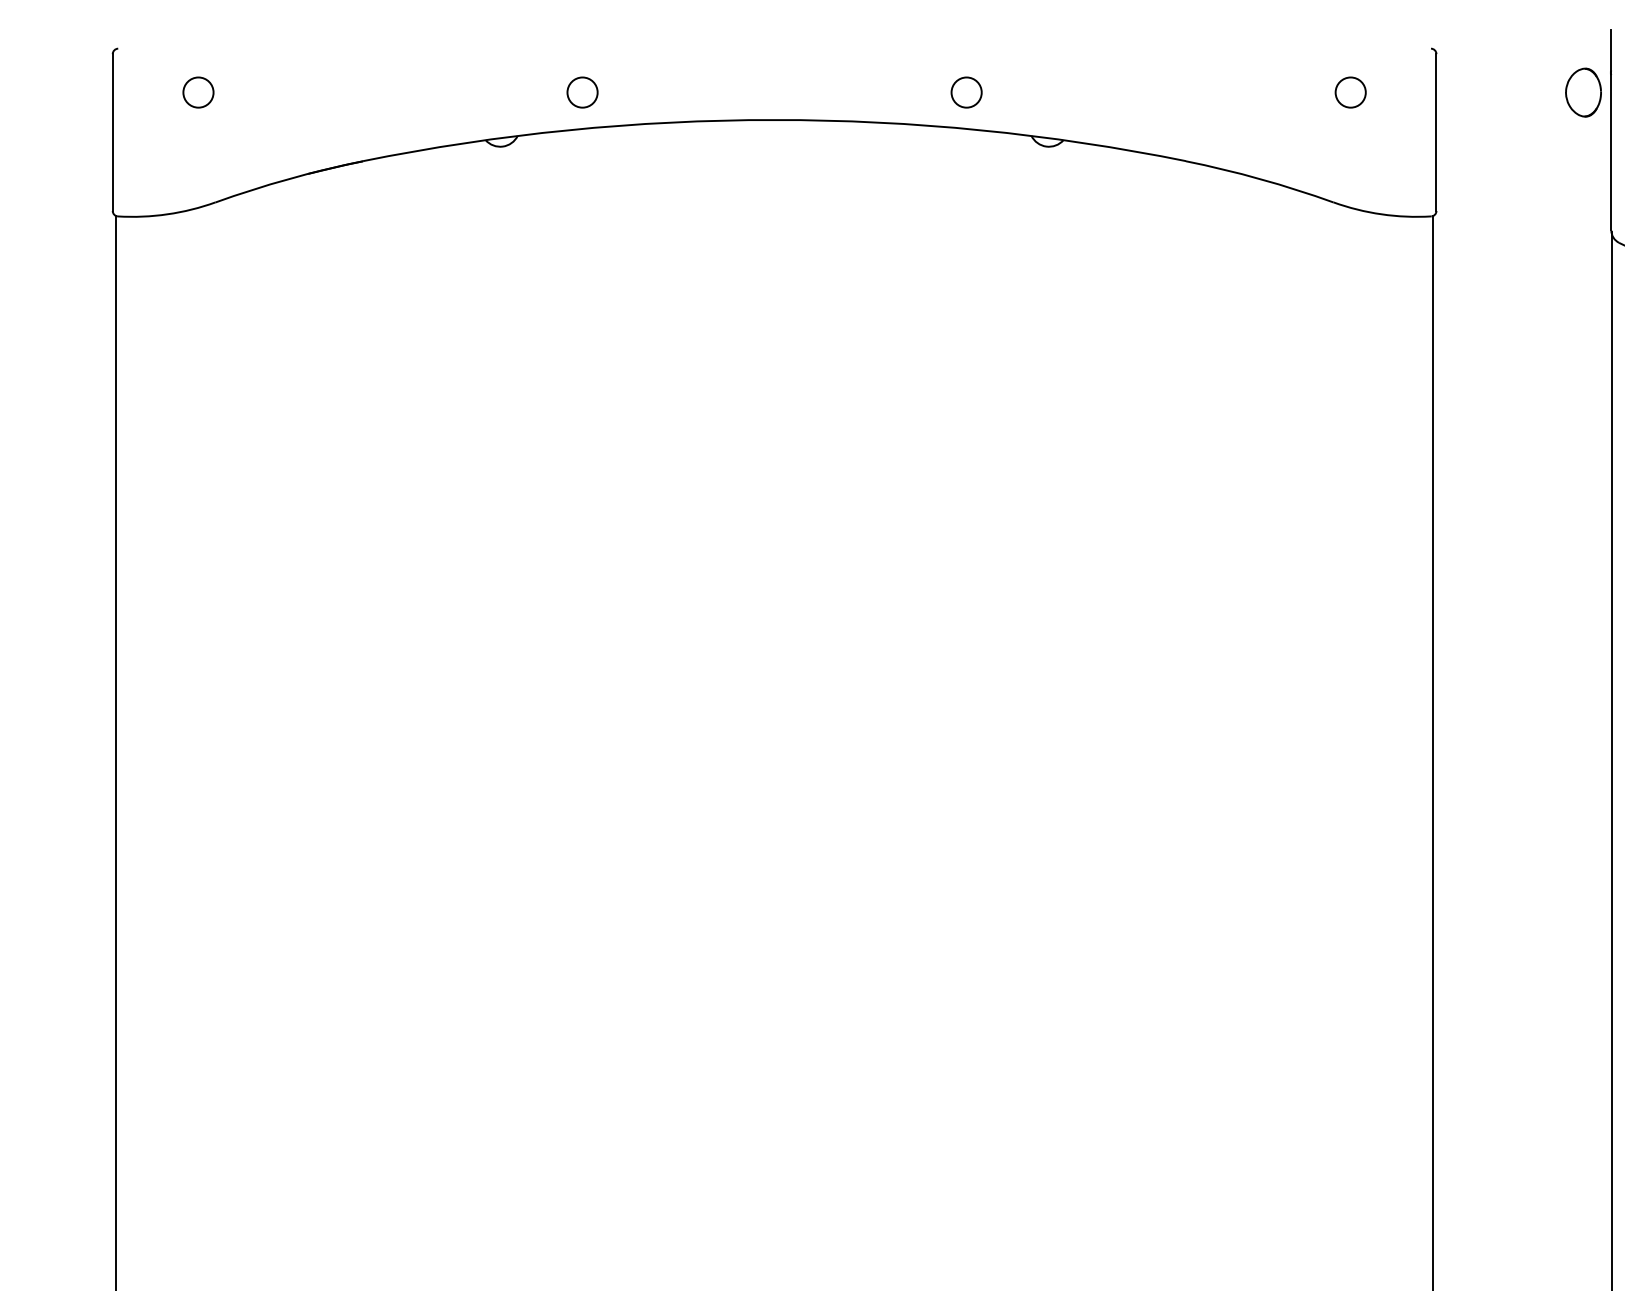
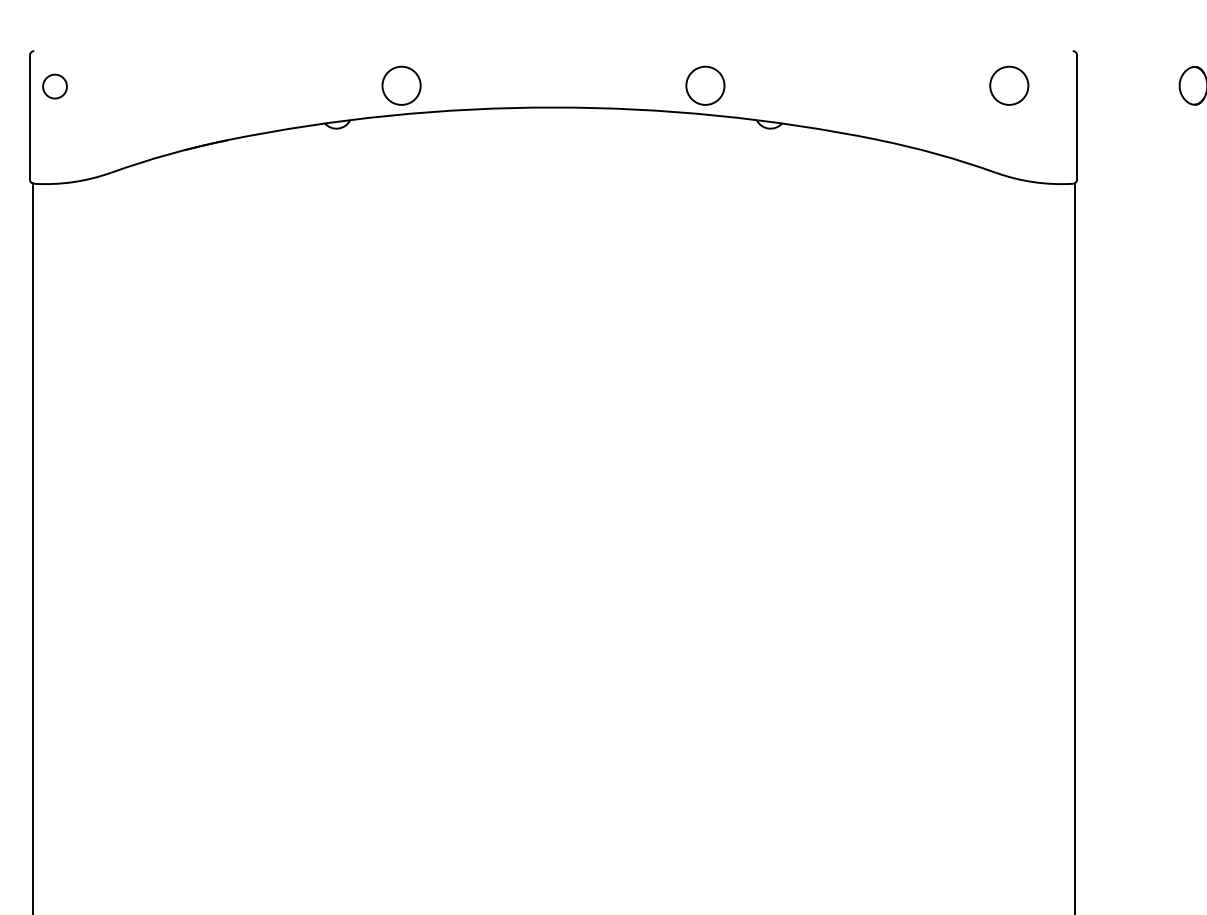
circle: (198, 92) -> (55, 86), moved
circle: (582, 92) -> (401, 85), size x1.6
circle: (966, 92) -> (705, 85), size x1.6
circle: (1350, 92) -> (1009, 85), size x1.6

